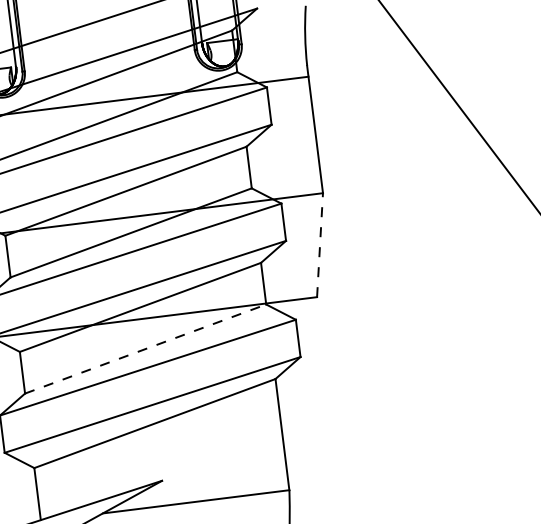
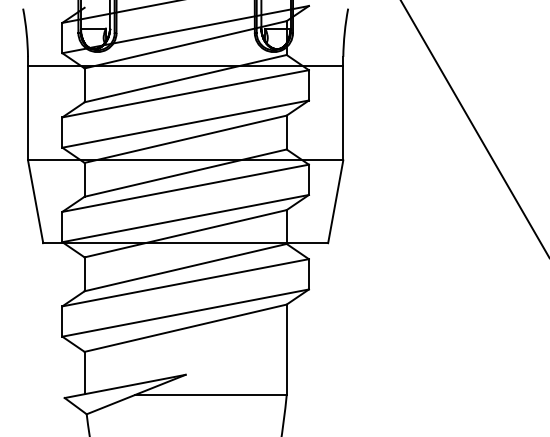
line: (319, 244) -> (335, 201), dashed -> solid
line: (145, 348) -> (185, 267), dashed -> solid

